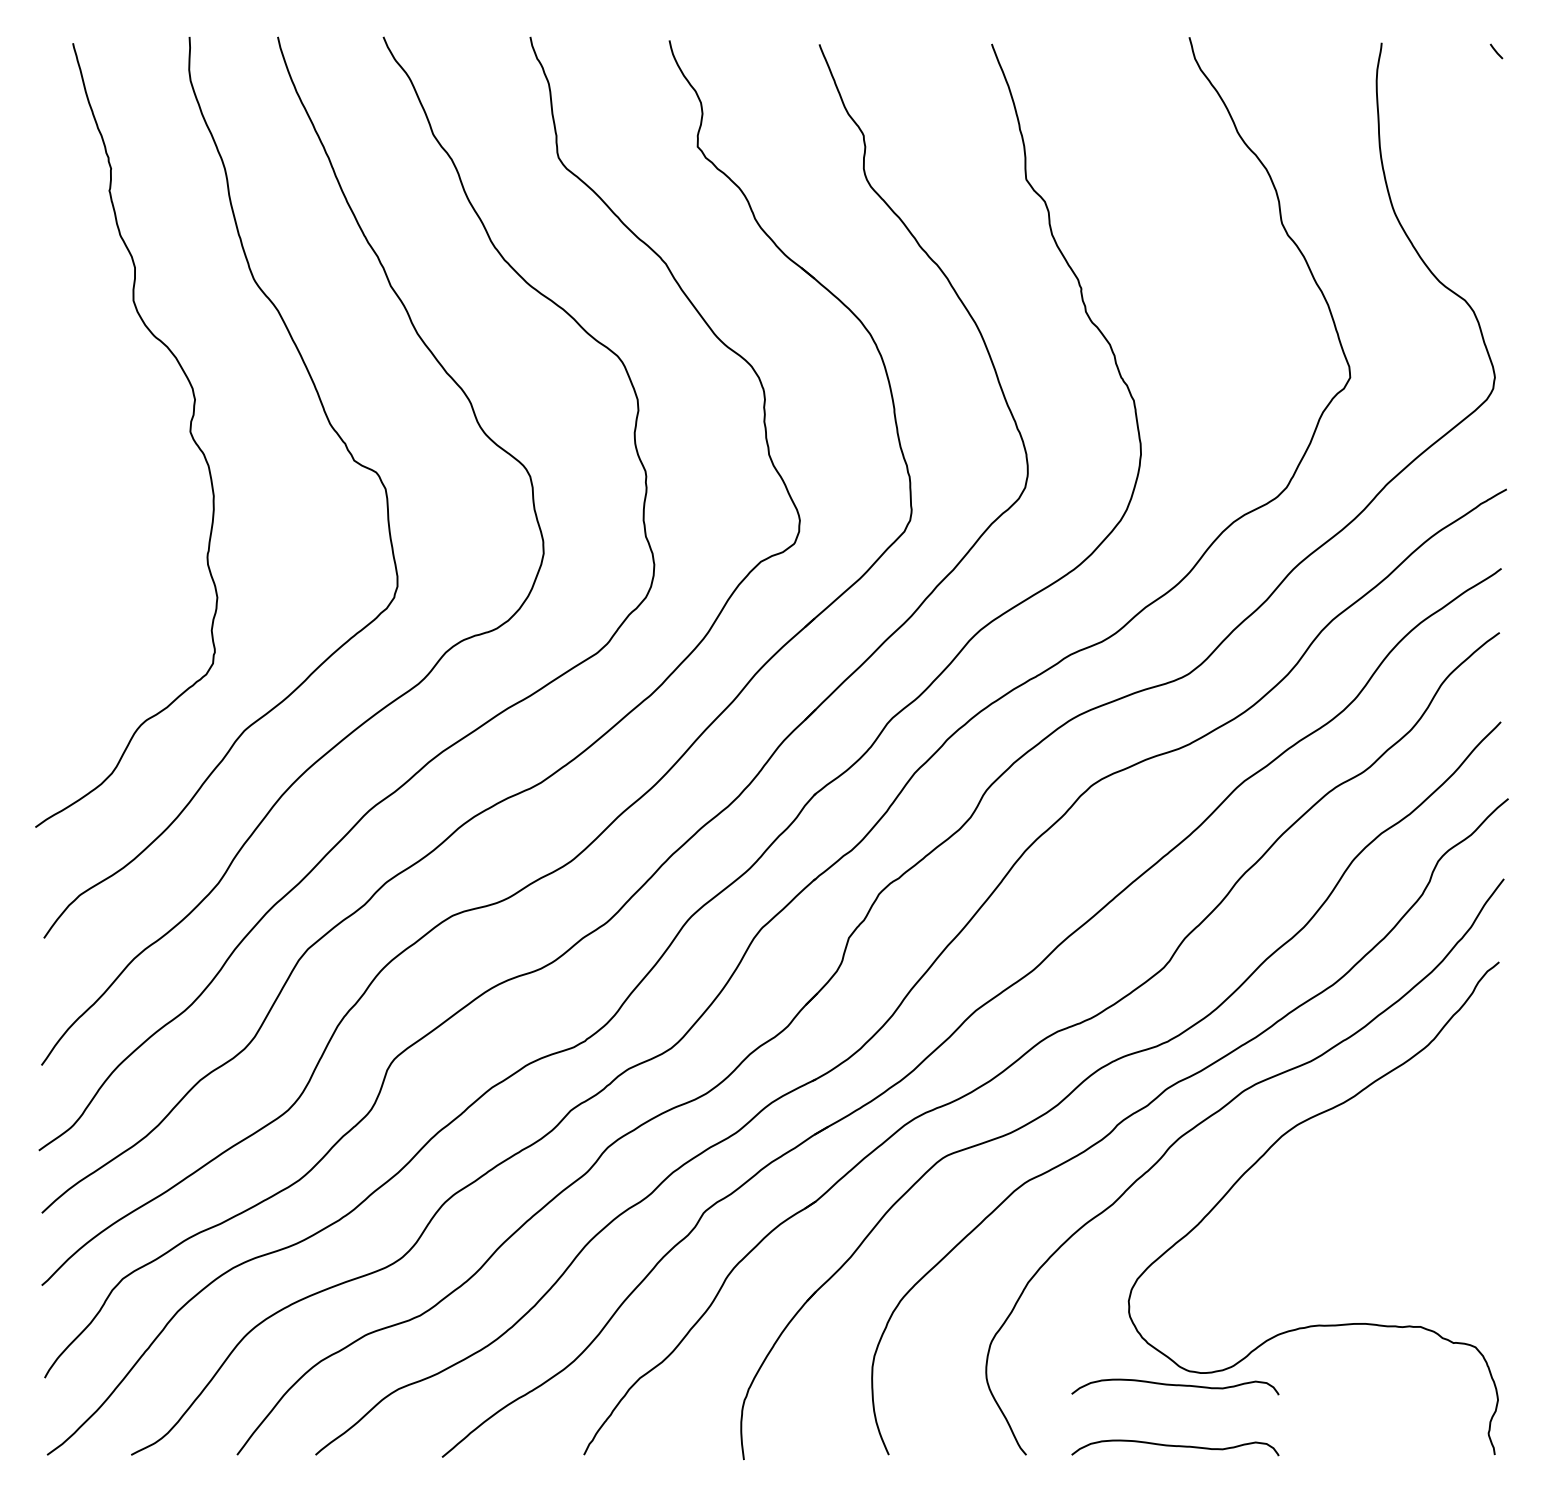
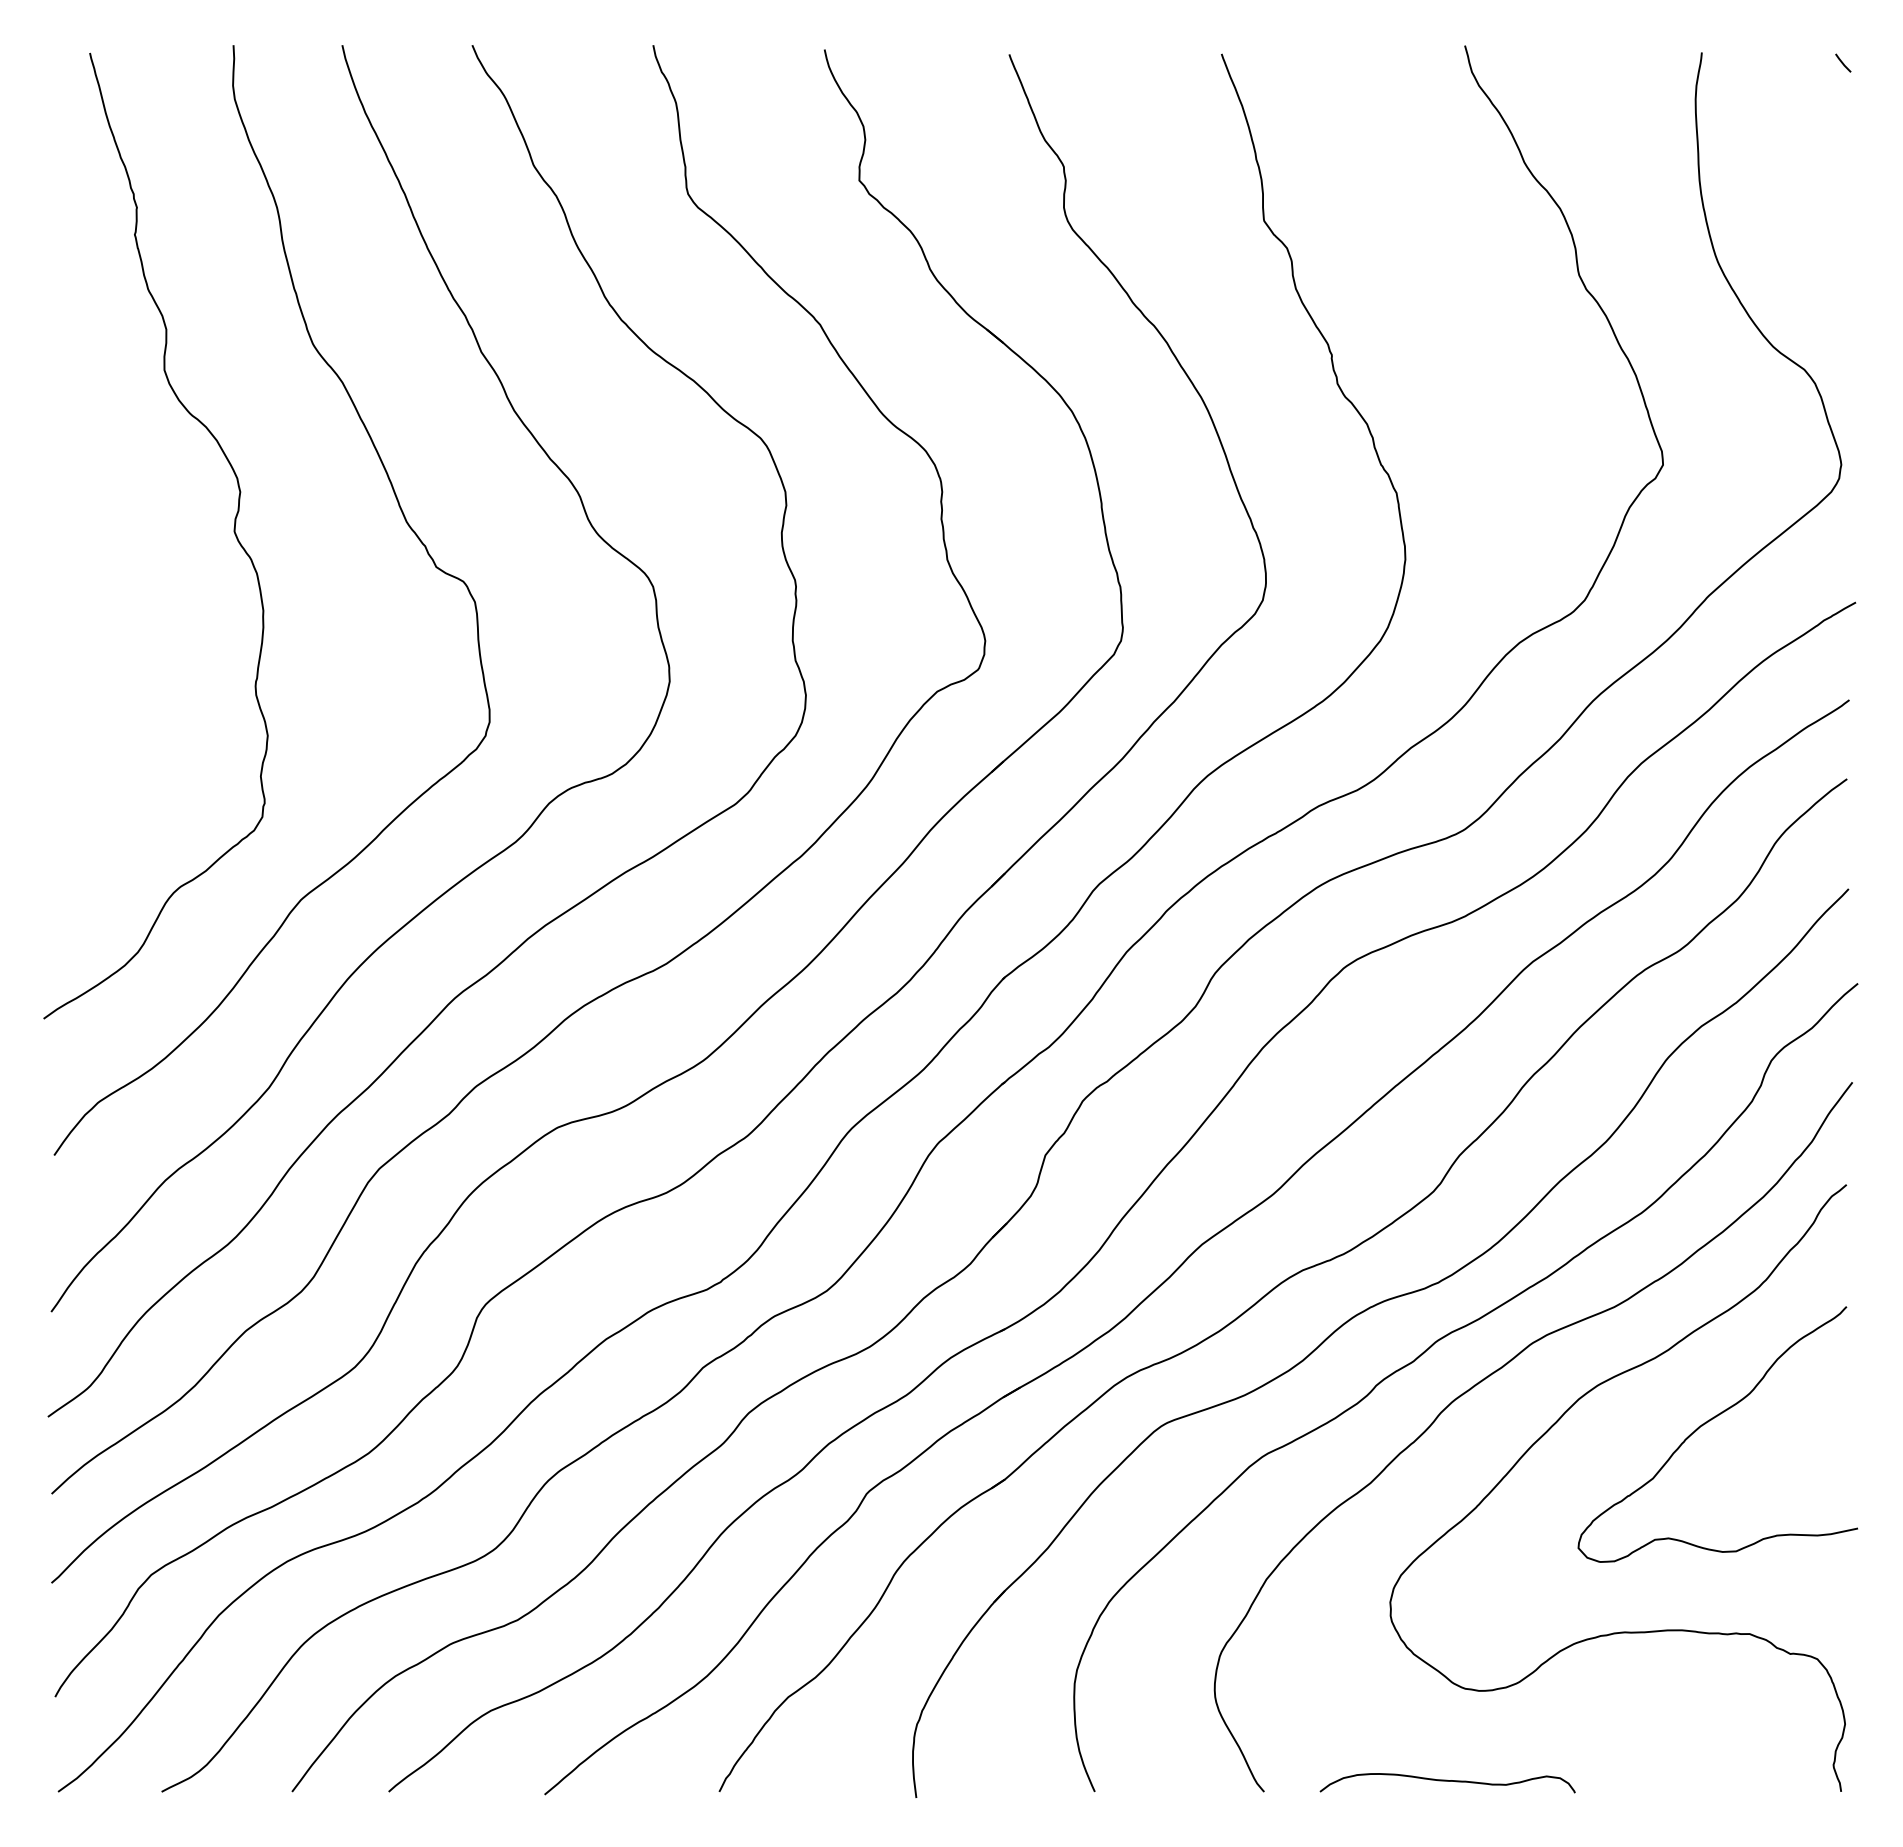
curve: (1387, 1155) -> (1708, 1422), added
curve: (1175, 1385) -> (1447, 1706), removed

